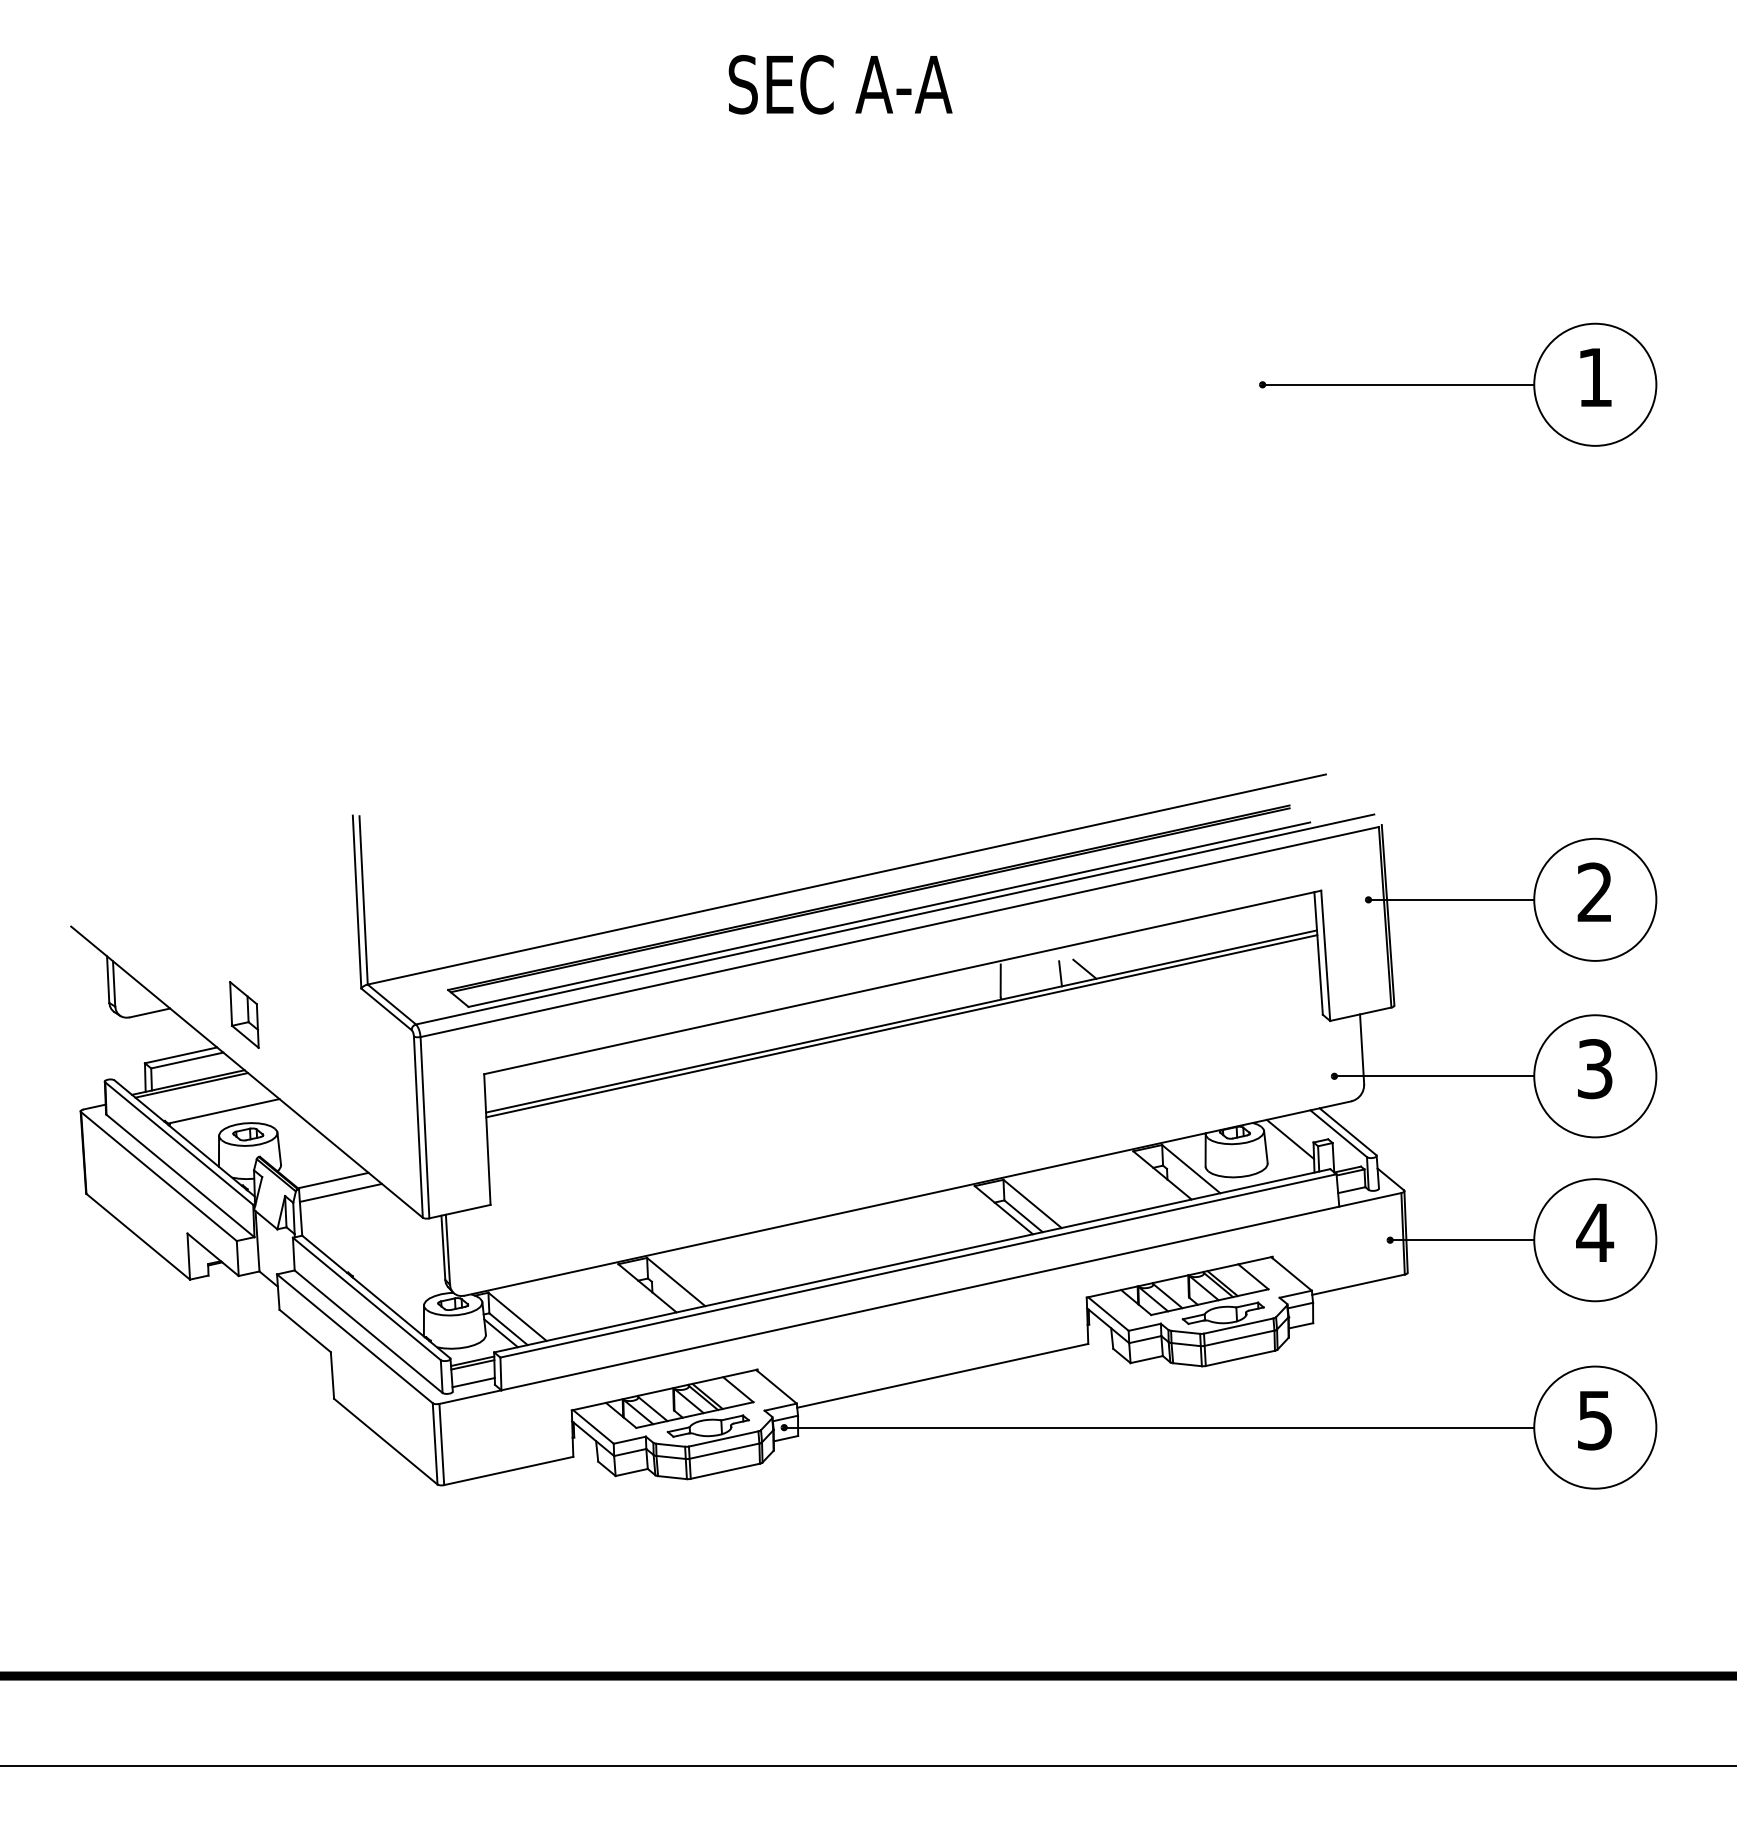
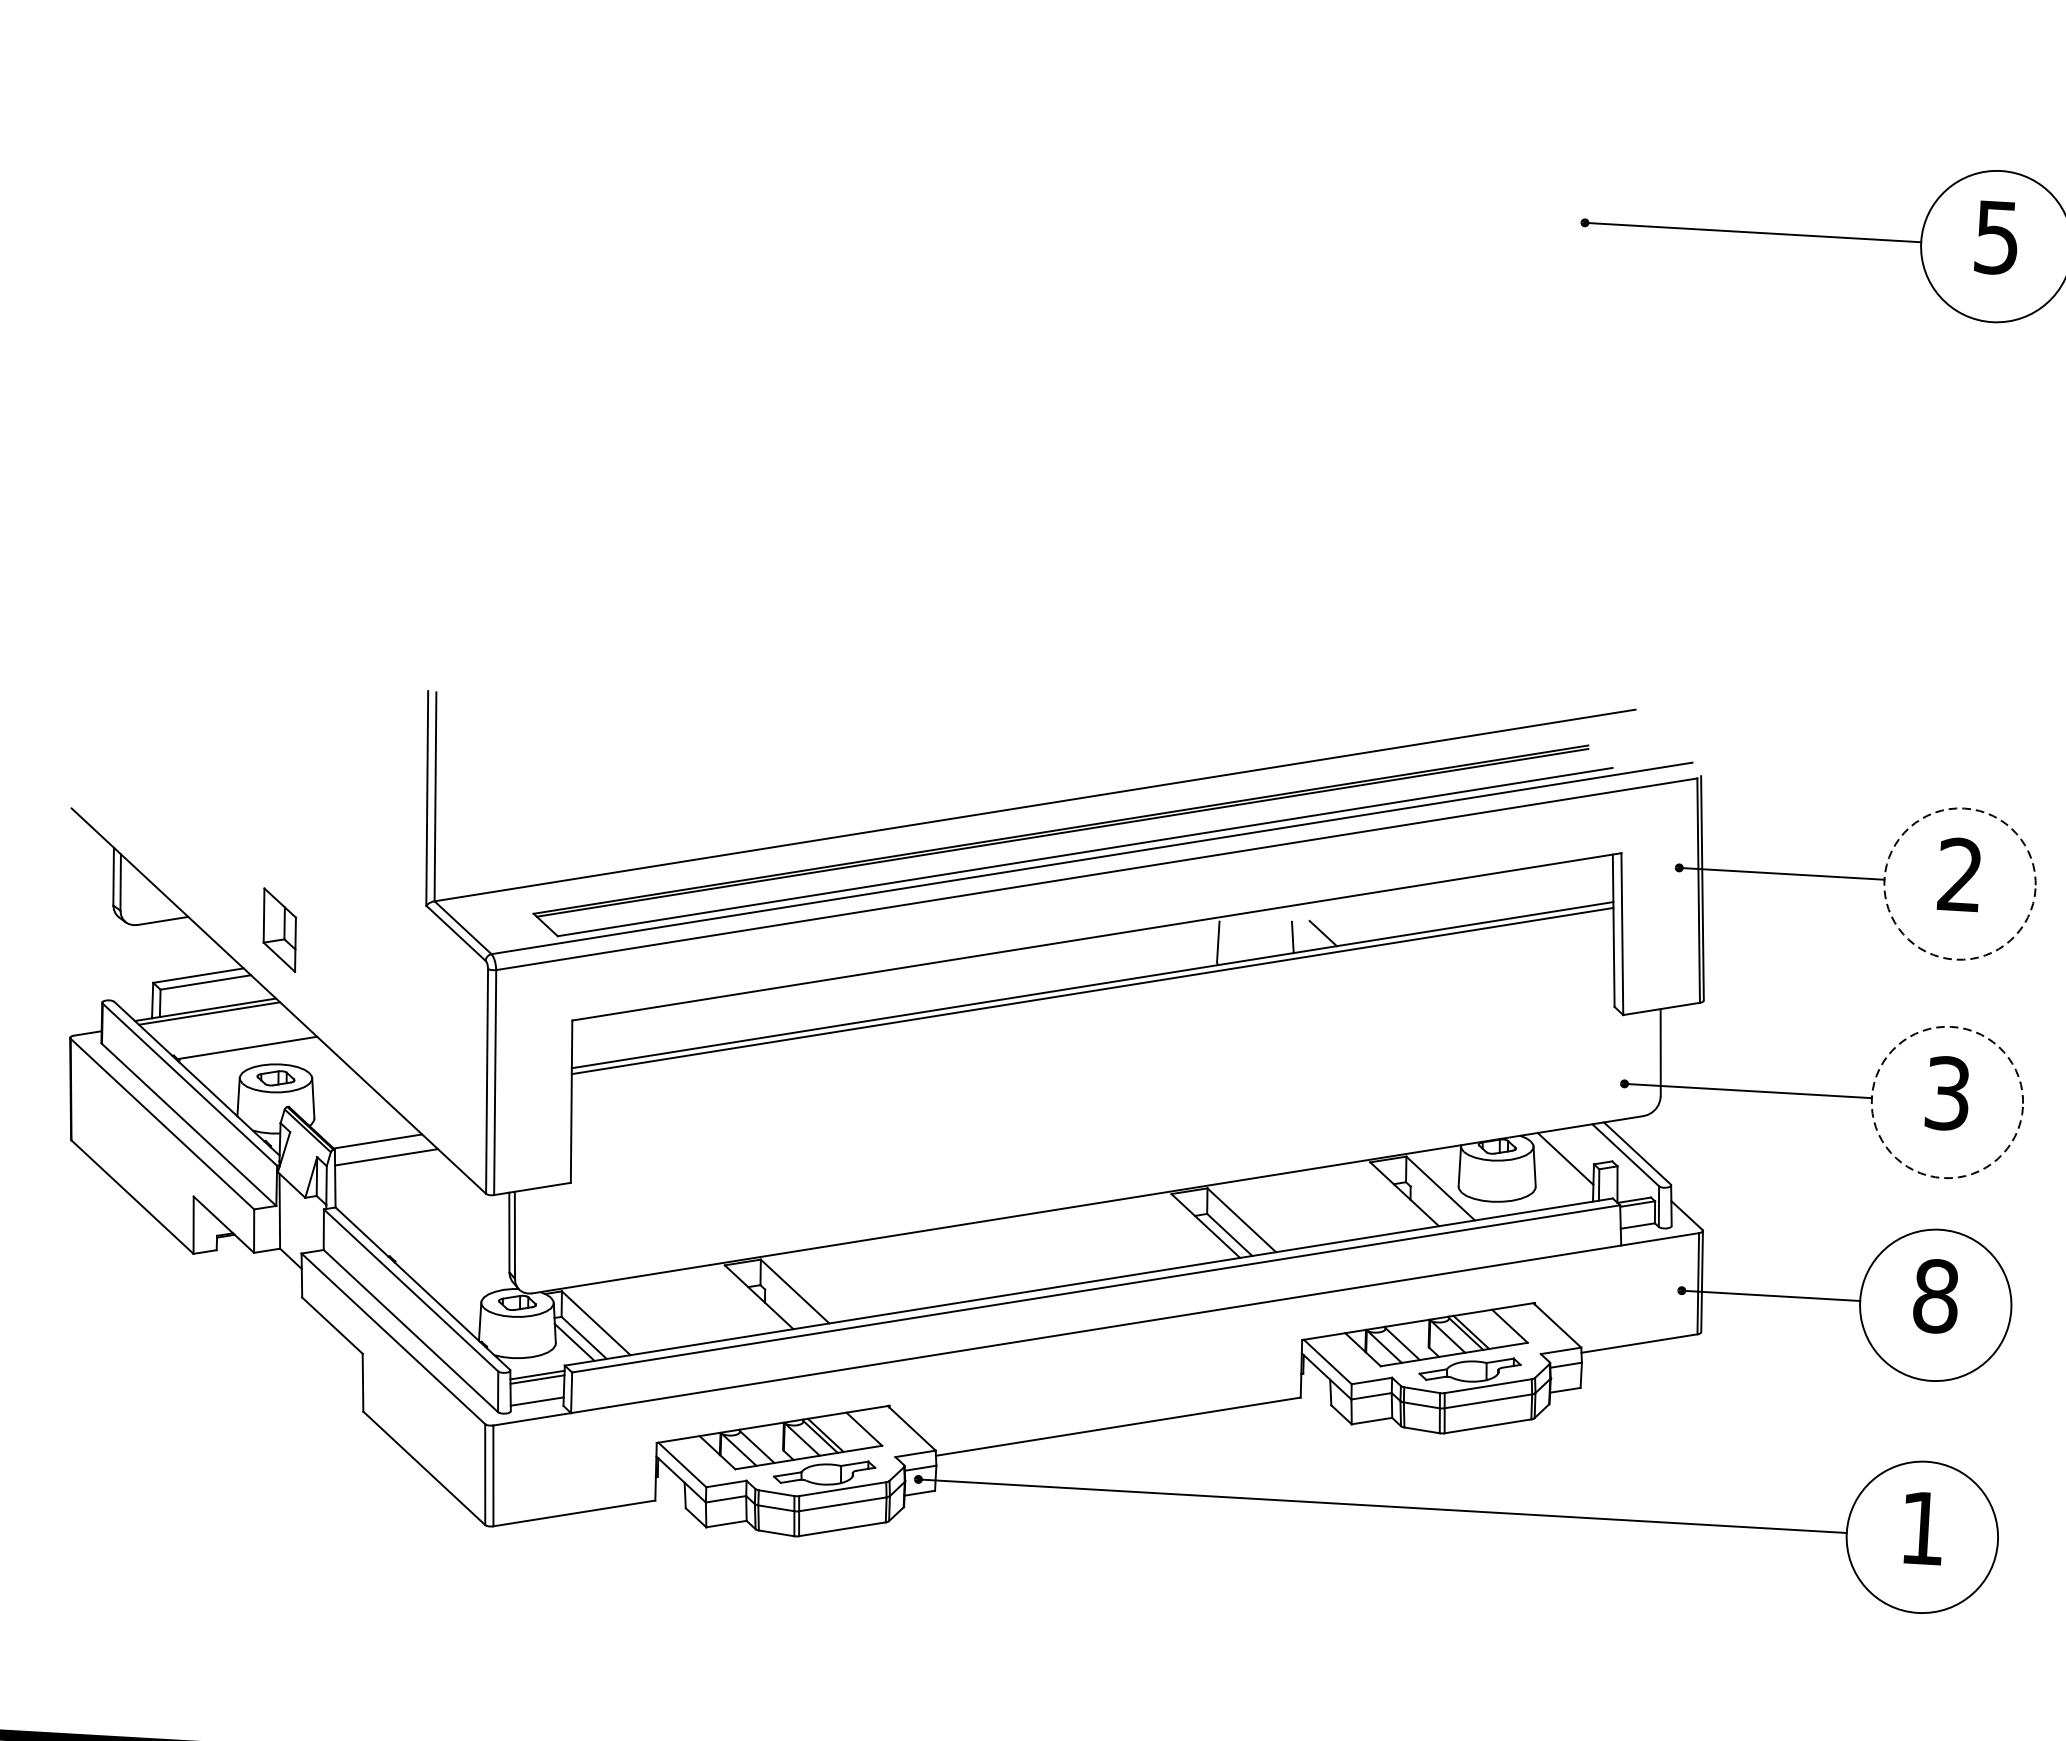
text: (1594, 377) -> (1996, 237), 1 -> 5
circle: (1595, 899) -> (1960, 883), solid -> dashed
circle: (1595, 1076) -> (1947, 1102), solid -> dashed
text: (1595, 1232) -> (1936, 1295), 4 -> 8
text: (1594, 1420) -> (1921, 1528), 5 -> 1

